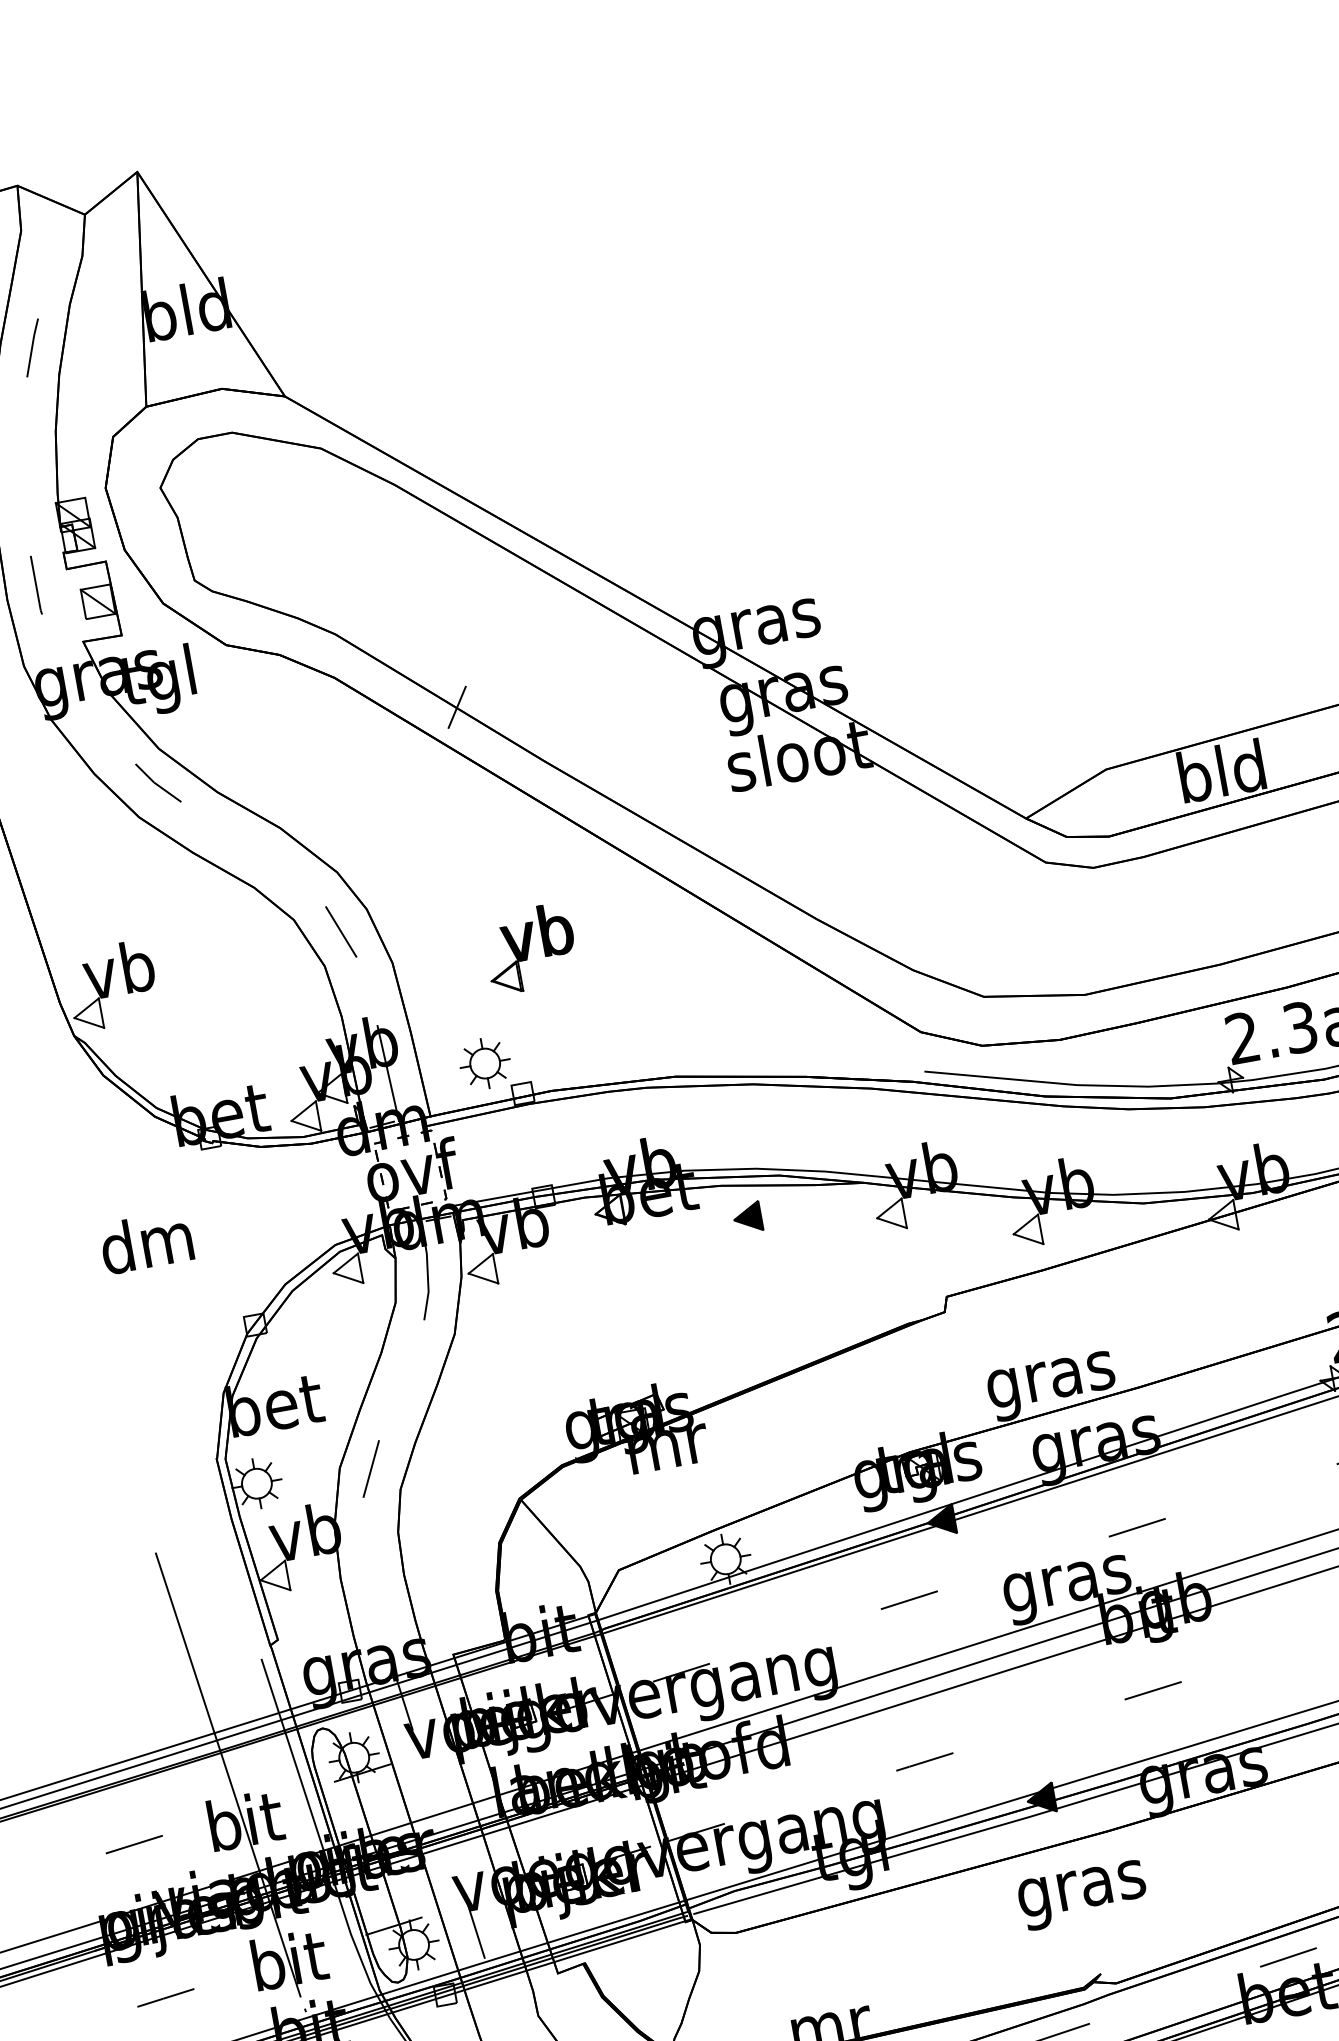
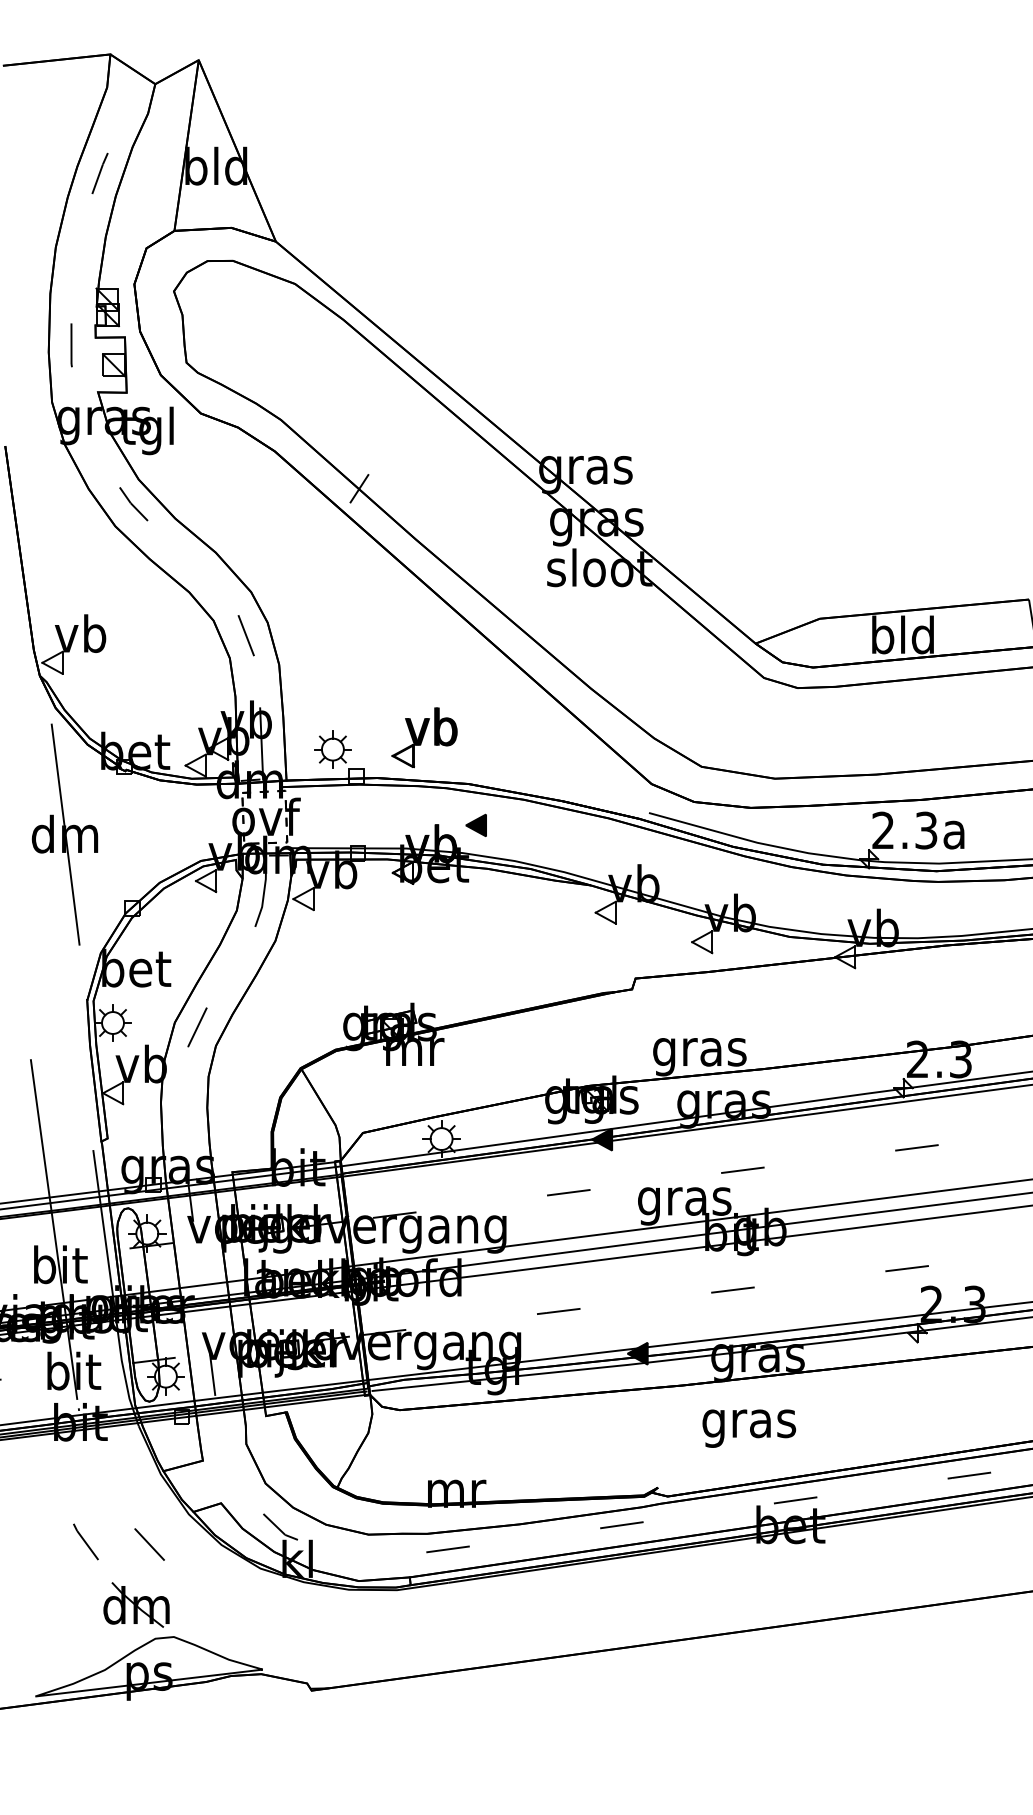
part: (530, 948) -> (424, 737), moved
part: (746, 1216) -> (475, 824), moved
line: (147, 1242) -> (65, 834), added
text: (1083, 1895) -> (749, 1428), moved

